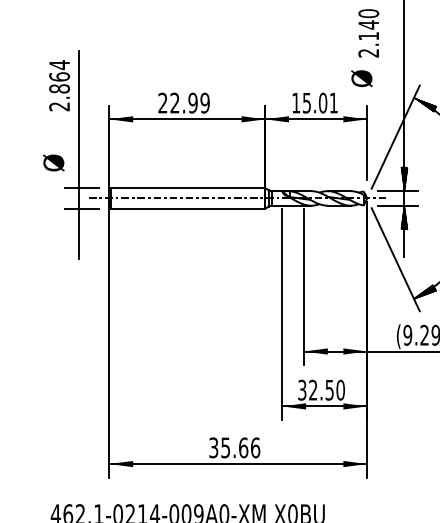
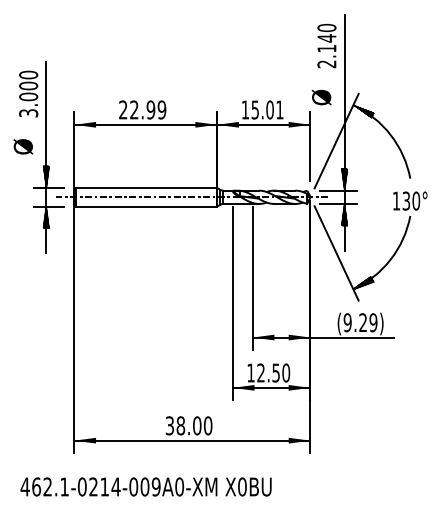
text: (368, 33) -> (326, 46), moved
text: (361, 78) -> (321, 97), moved
text: (59, 85) -> (28, 93), 2.864 -> 3.000
text: (53, 162) -> (23, 146), moved
hatch: (79, 175) -> (46, 176), added
hatch: (79, 220) -> (46, 217), added
text: (301, 389) -> (250, 372), 32.50 -> 12.50
text: (240, 447) -> (194, 425), 35.66 -> 38.00

